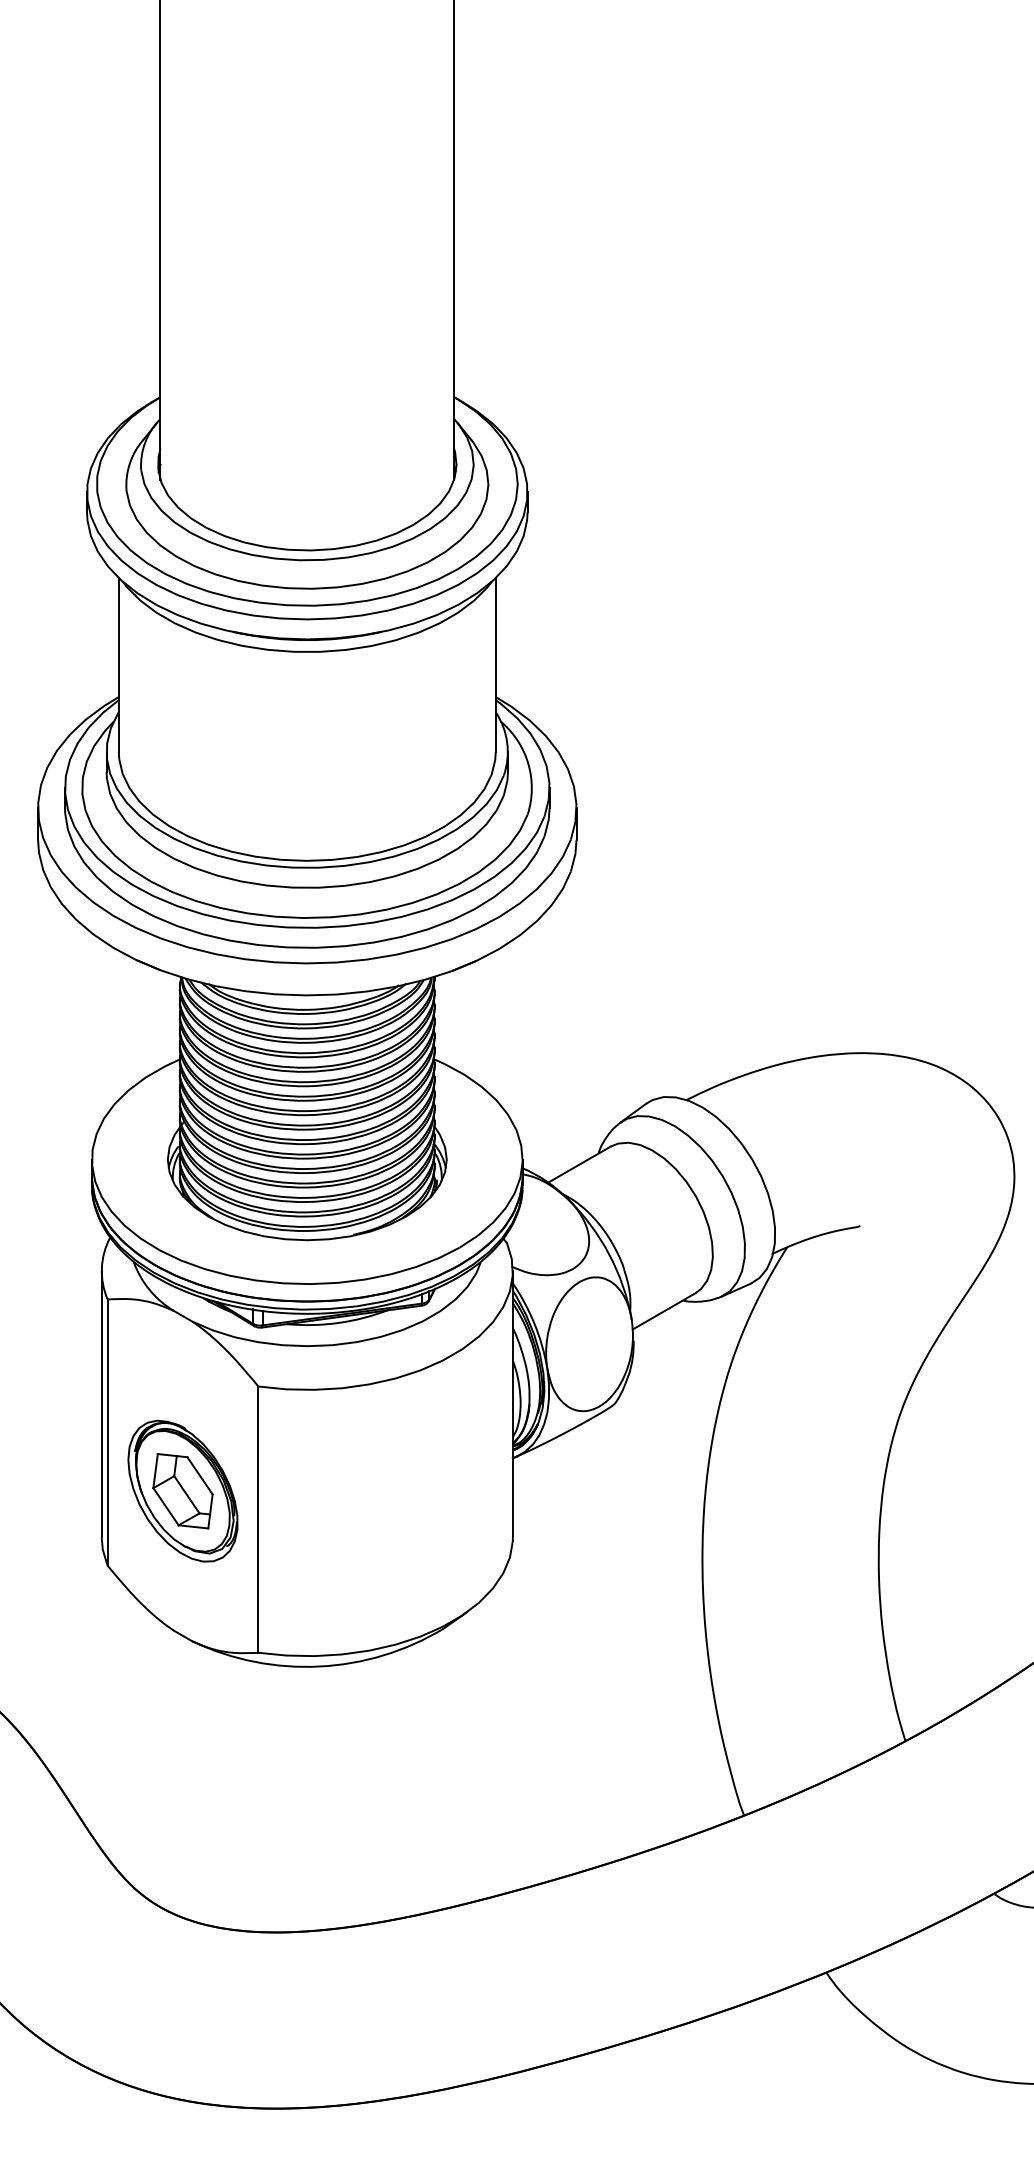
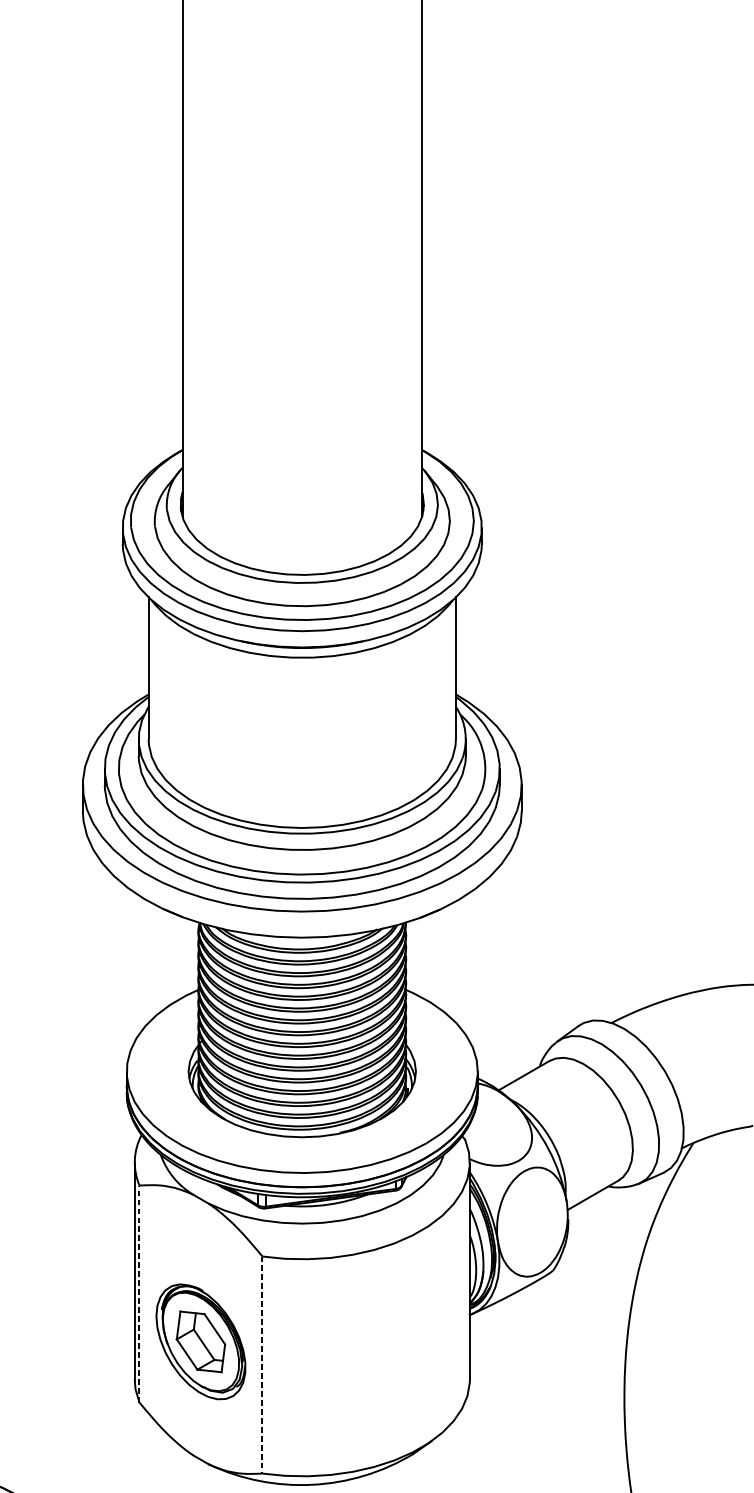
line: (107, 1432) -> (139, 1294), solid -> dashed
line: (258, 1520) -> (262, 1365), solid -> dashed

